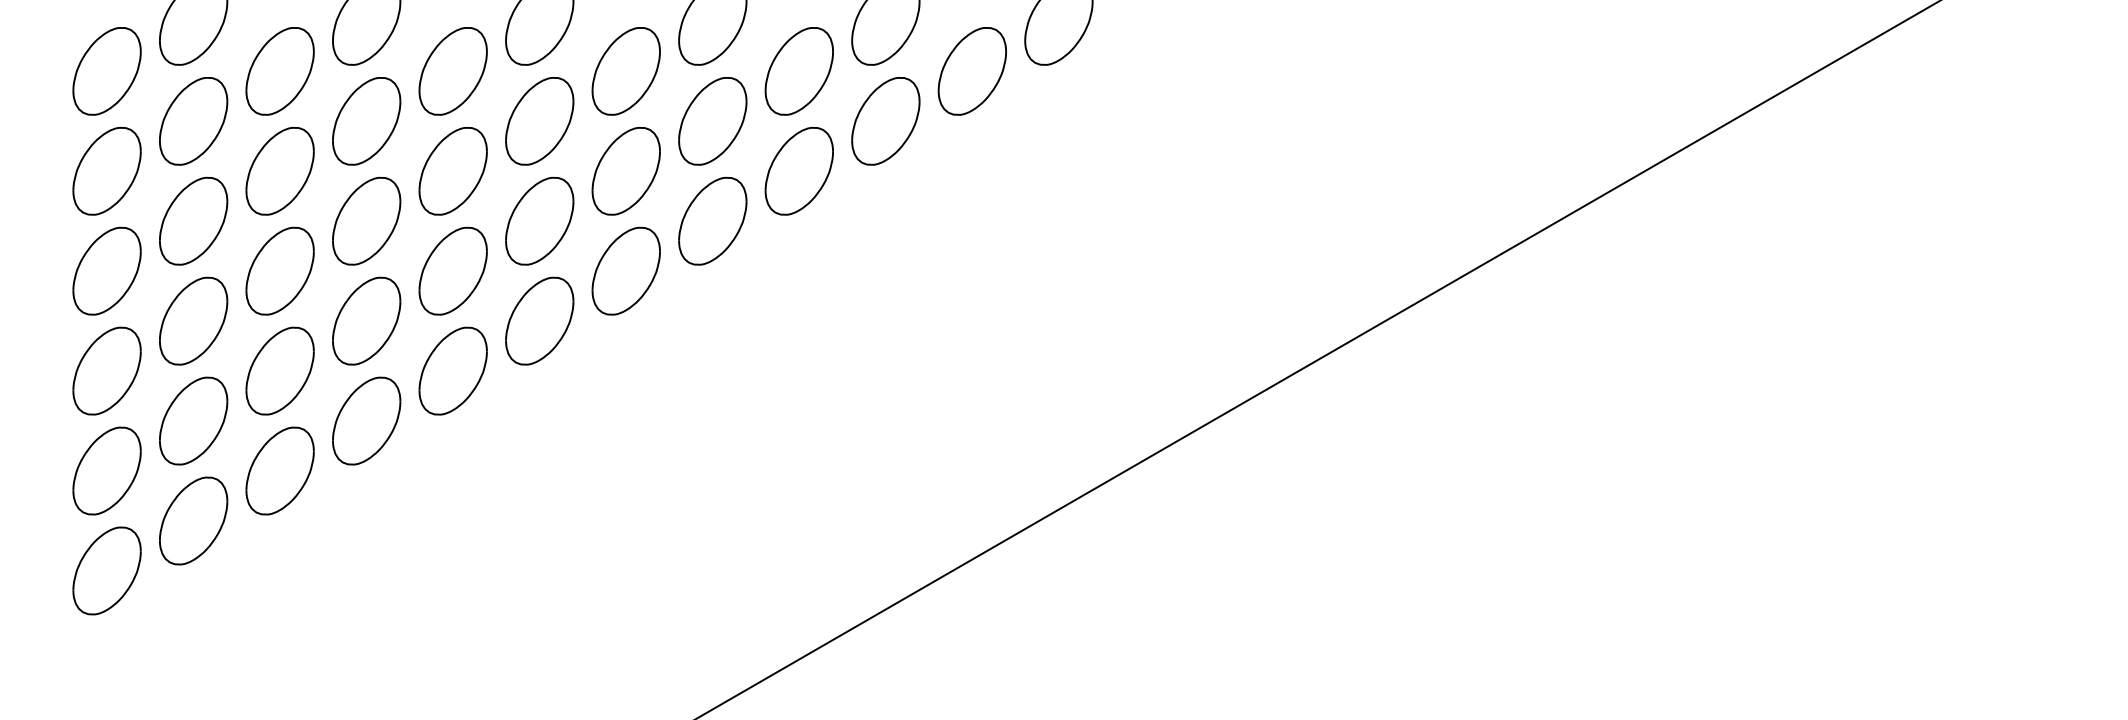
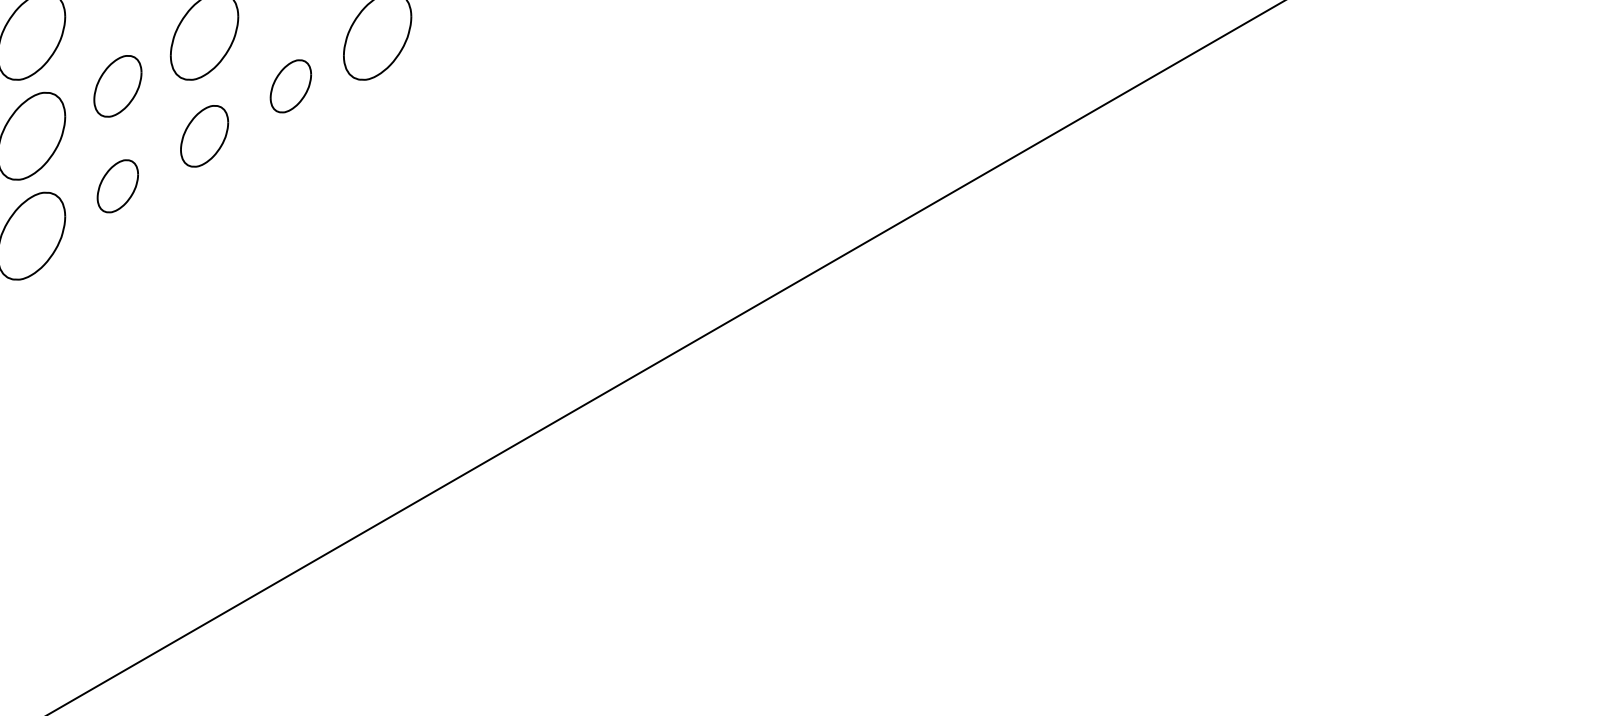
part: (798, 71) -> (117, 86), size x0.7
part: (971, 71) -> (290, 86), size x0.6
part: (885, 121) -> (204, 136), size x0.7
part: (798, 171) -> (117, 186), size x0.6

